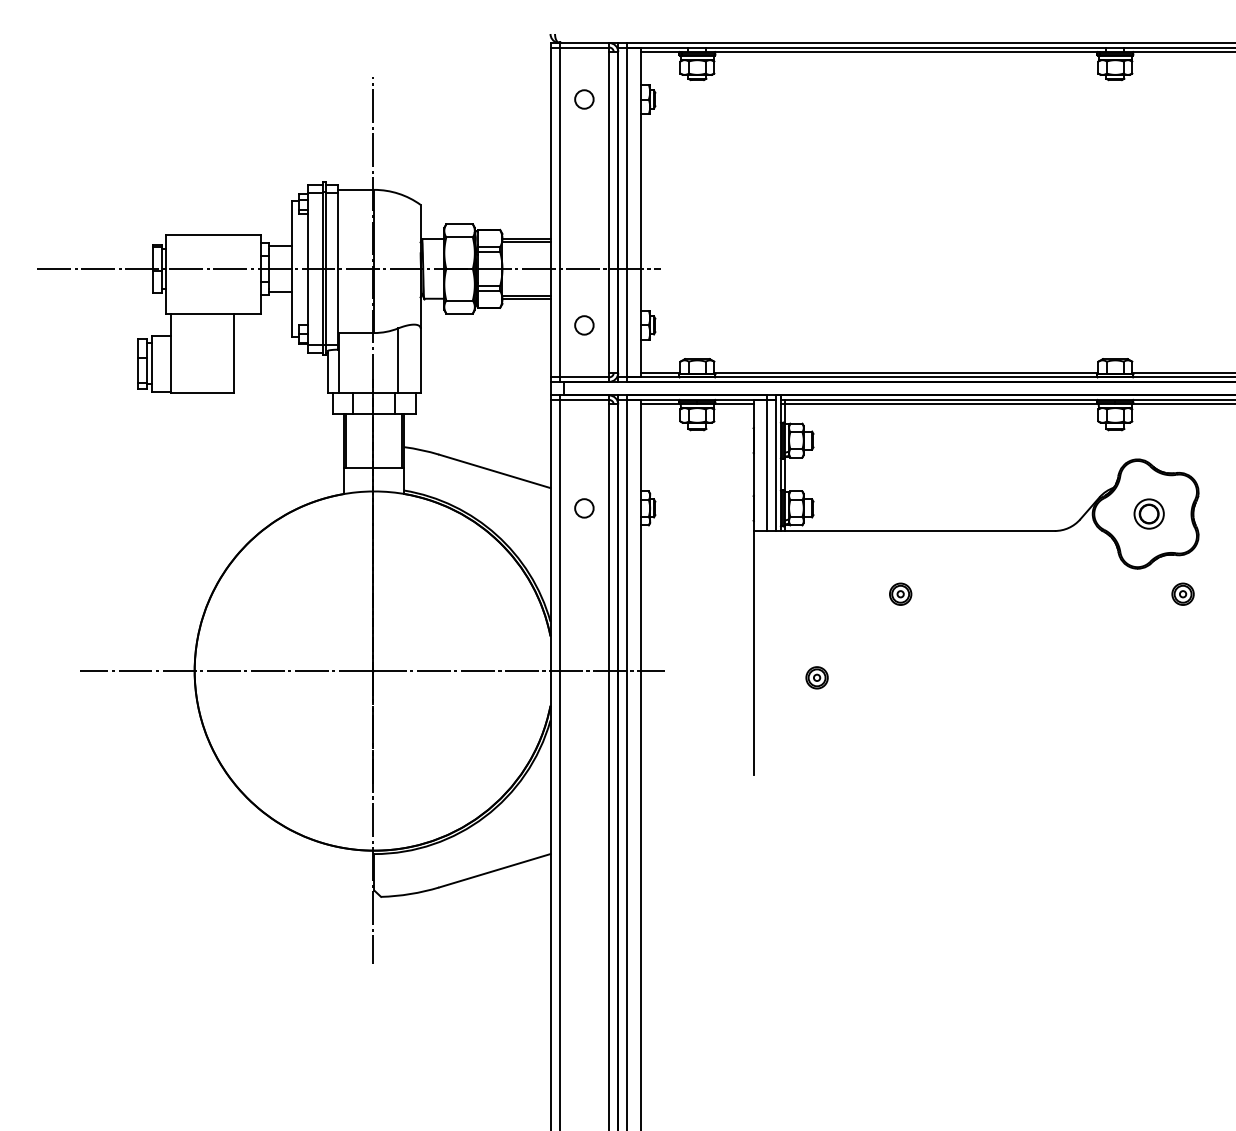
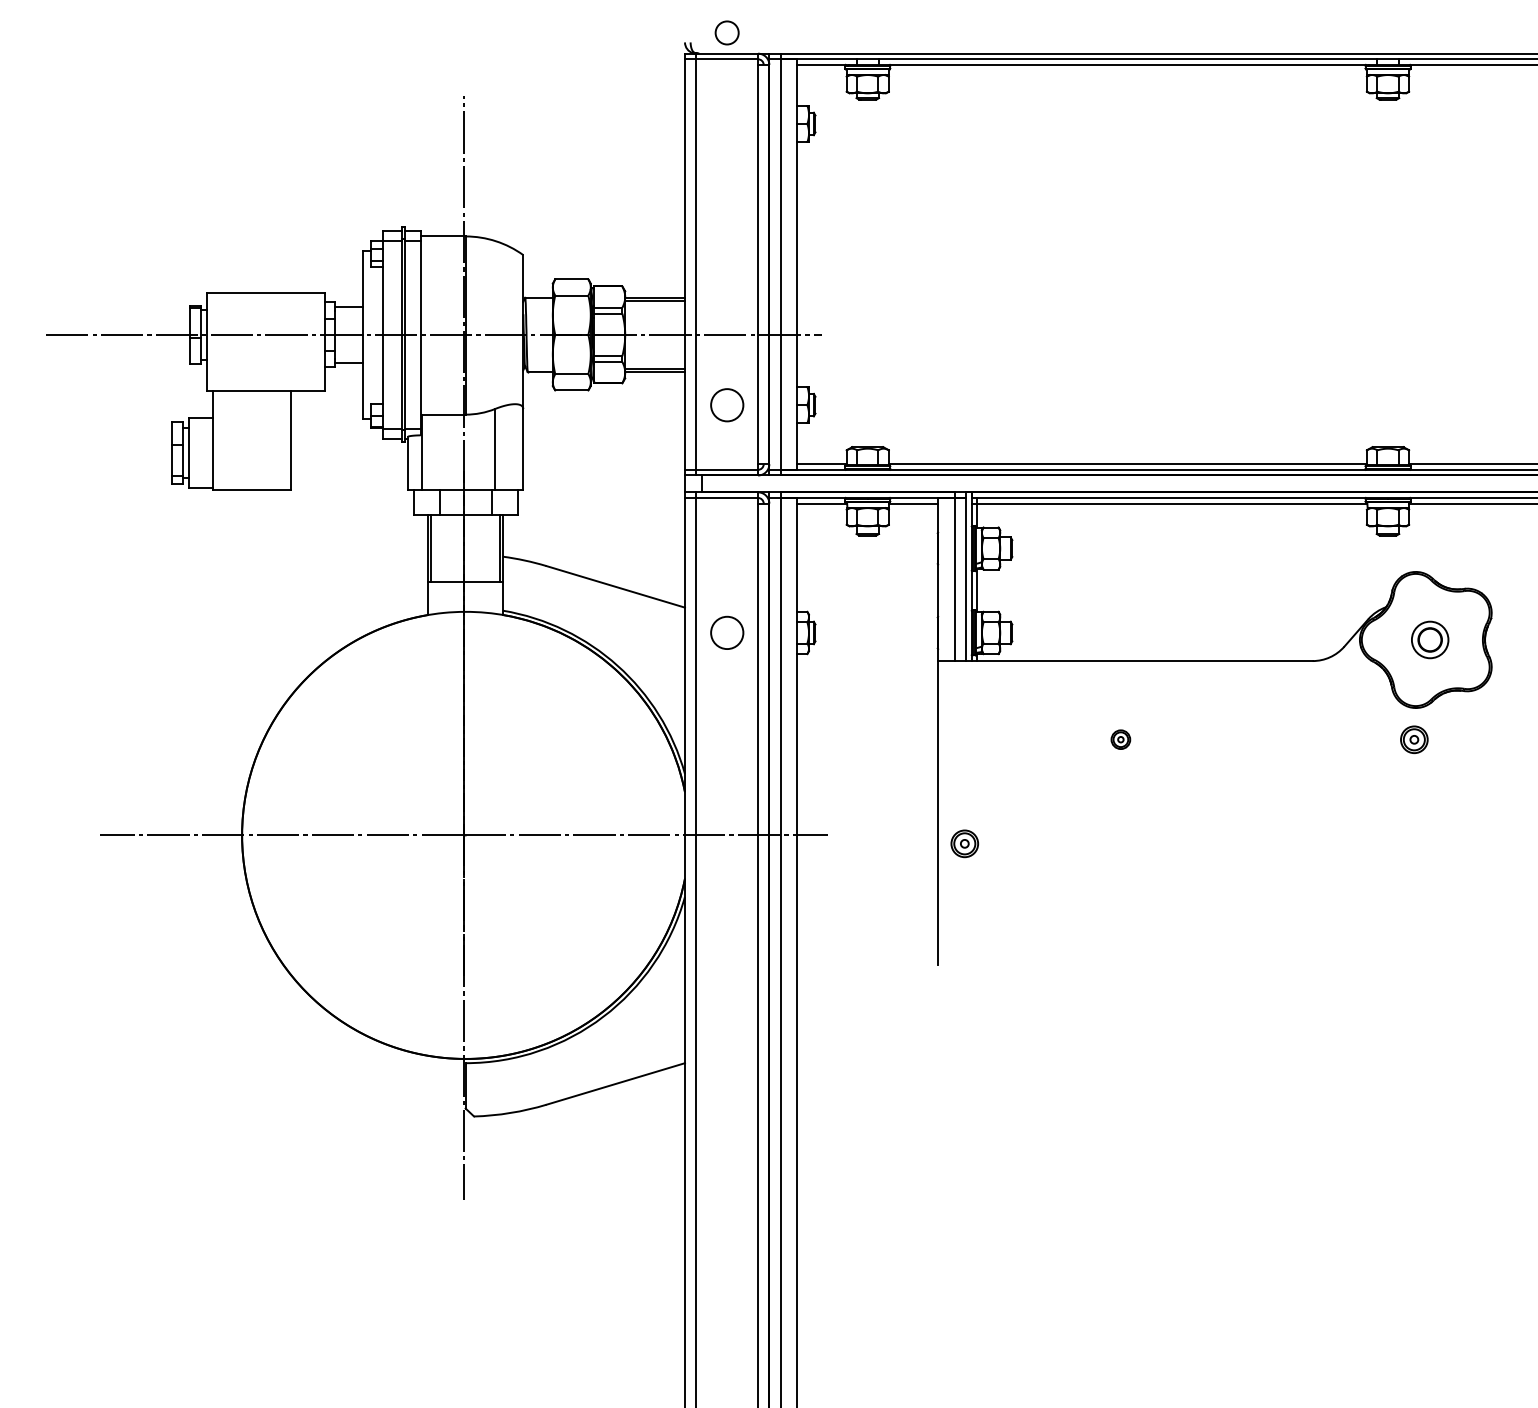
circle: (583, 99) -> (726, 32), moved
circle: (583, 324) -> (726, 404), size x1.4
circle: (583, 508) -> (726, 632), size x1.4
part: (900, 594) -> (1120, 739), size x0.7
part: (1183, 594) -> (1414, 739), moved
part: (816, 677) -> (964, 843), moved

